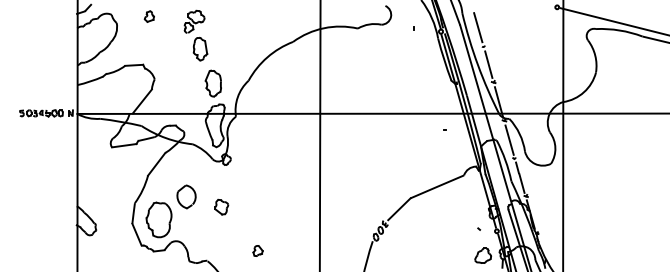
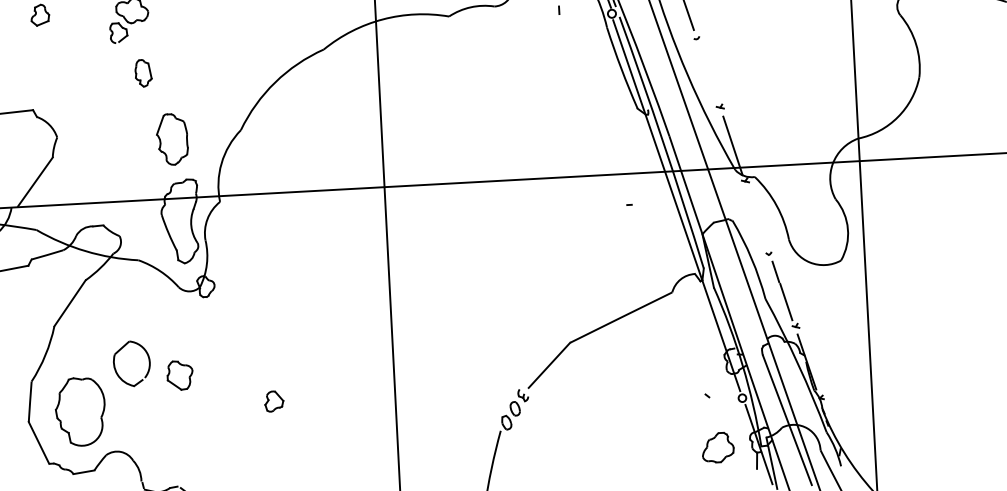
part: (200, 48) -> (143, 72), size x0.6
line: (488, 64) -> (708, 72), removed
line: (509, 139) -> (757, 217), removed
part: (221, 206) -> (179, 374), moved
part: (257, 250) -> (273, 400), moved

